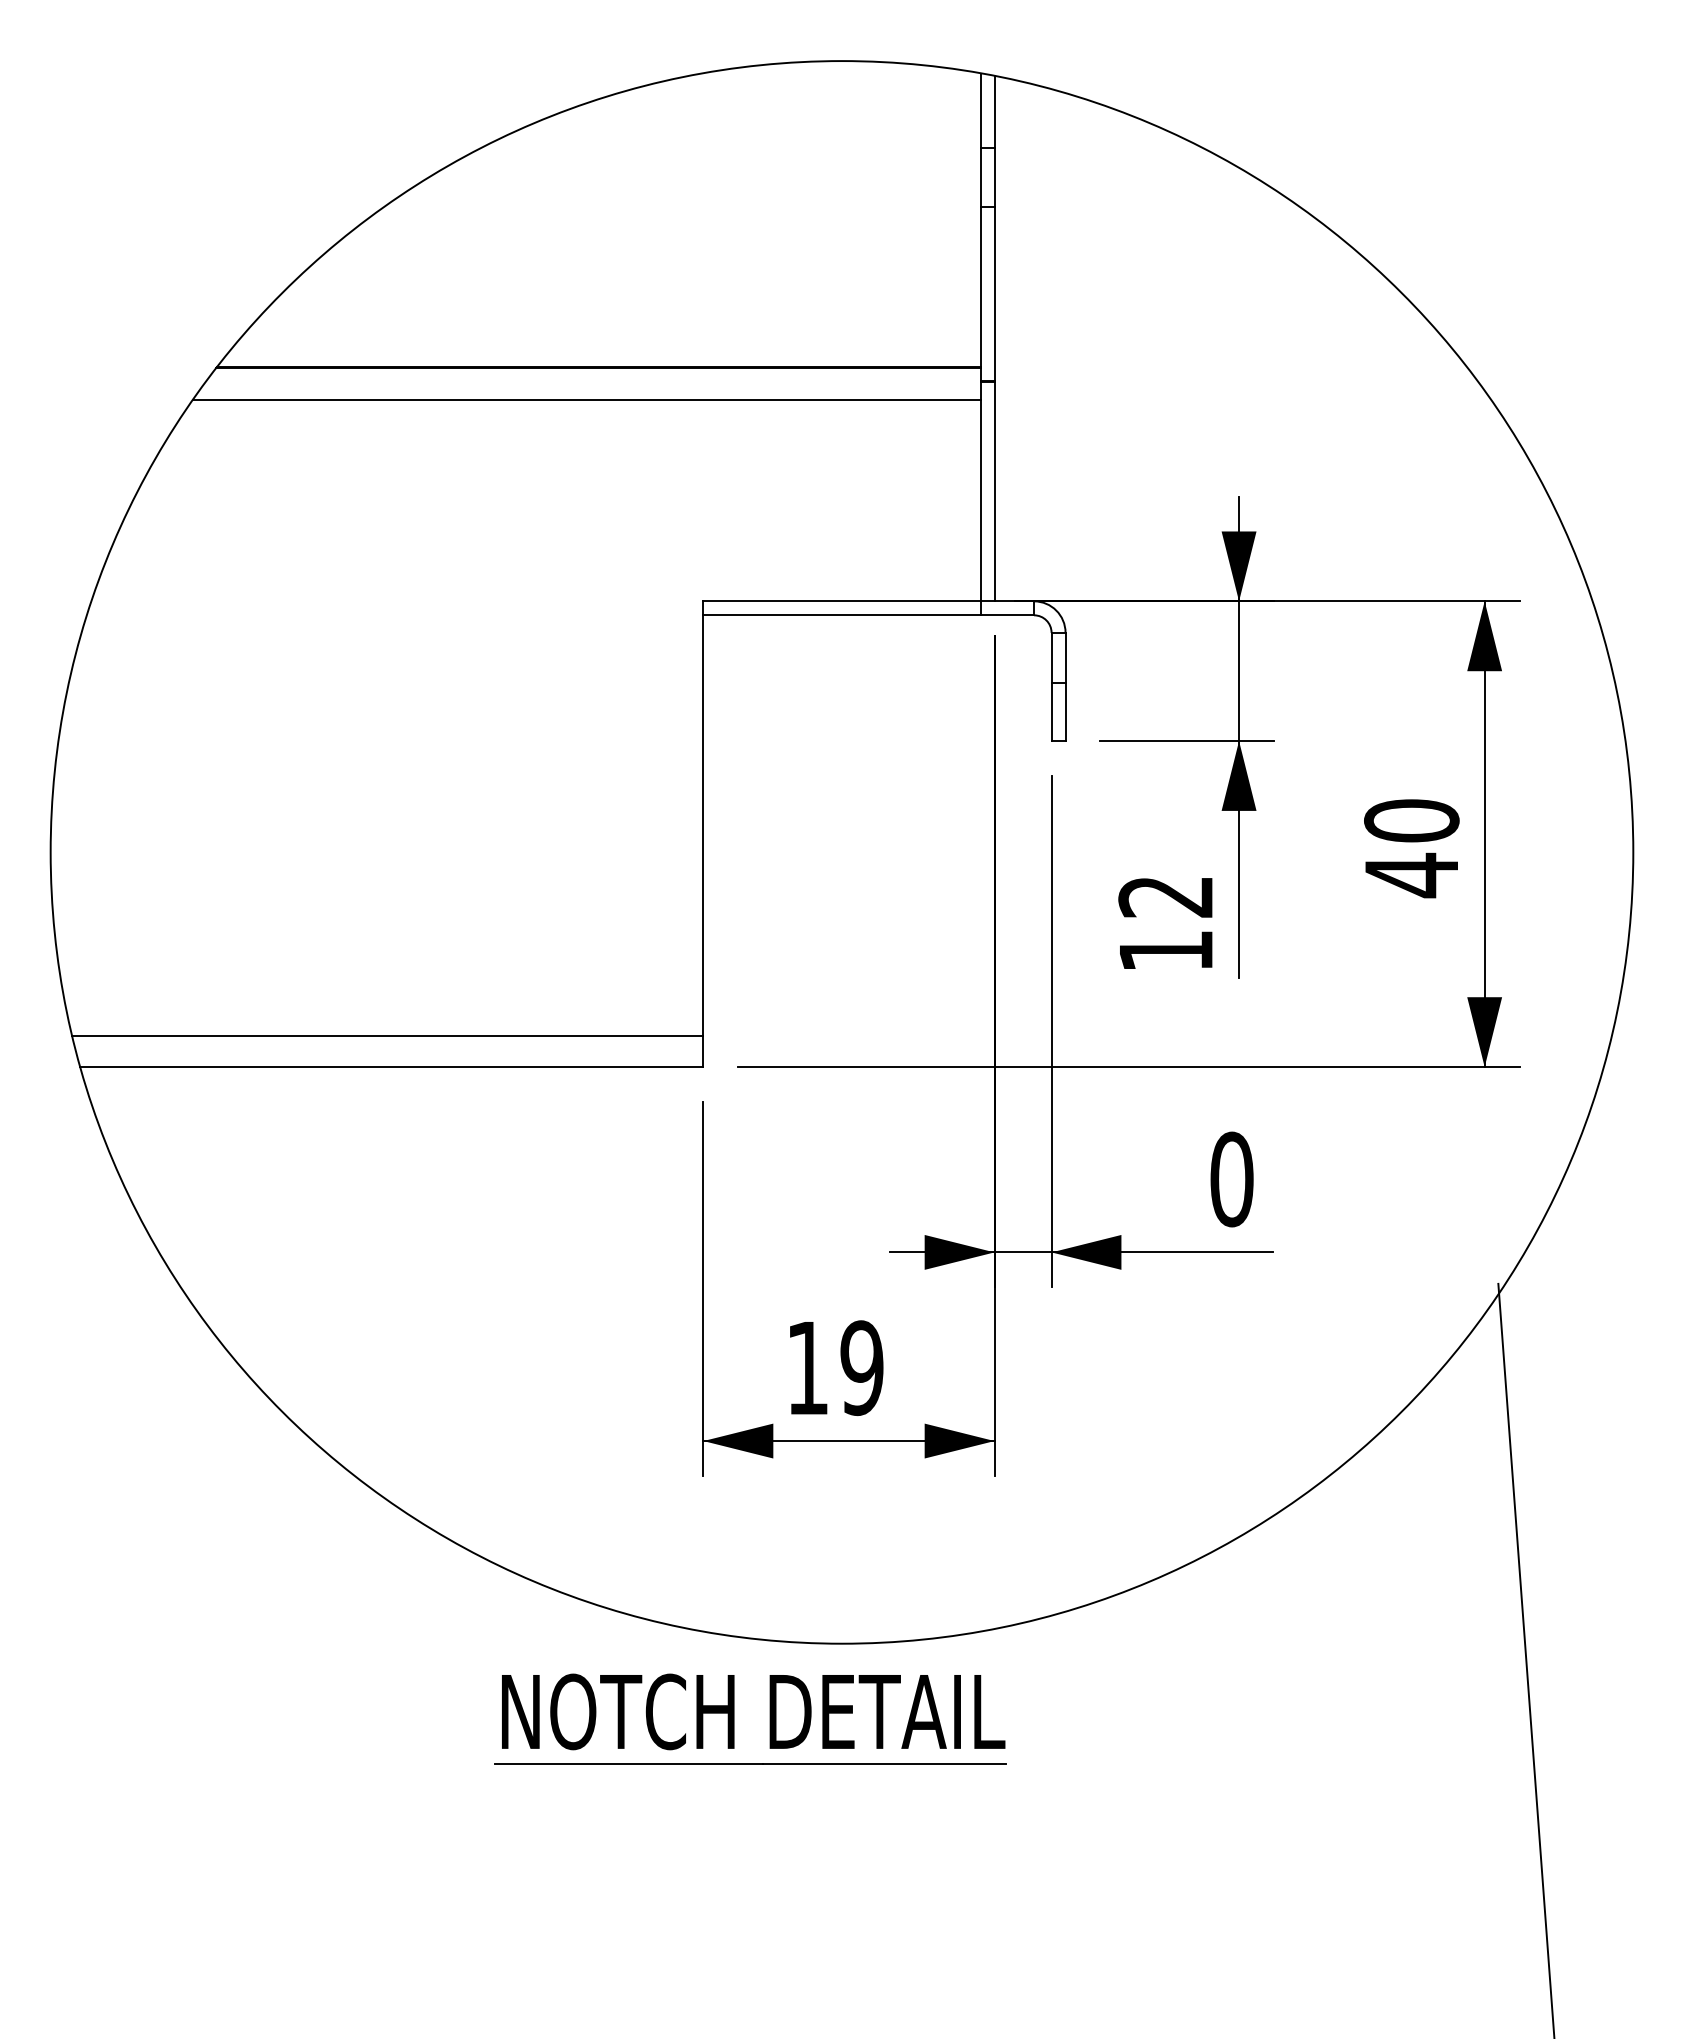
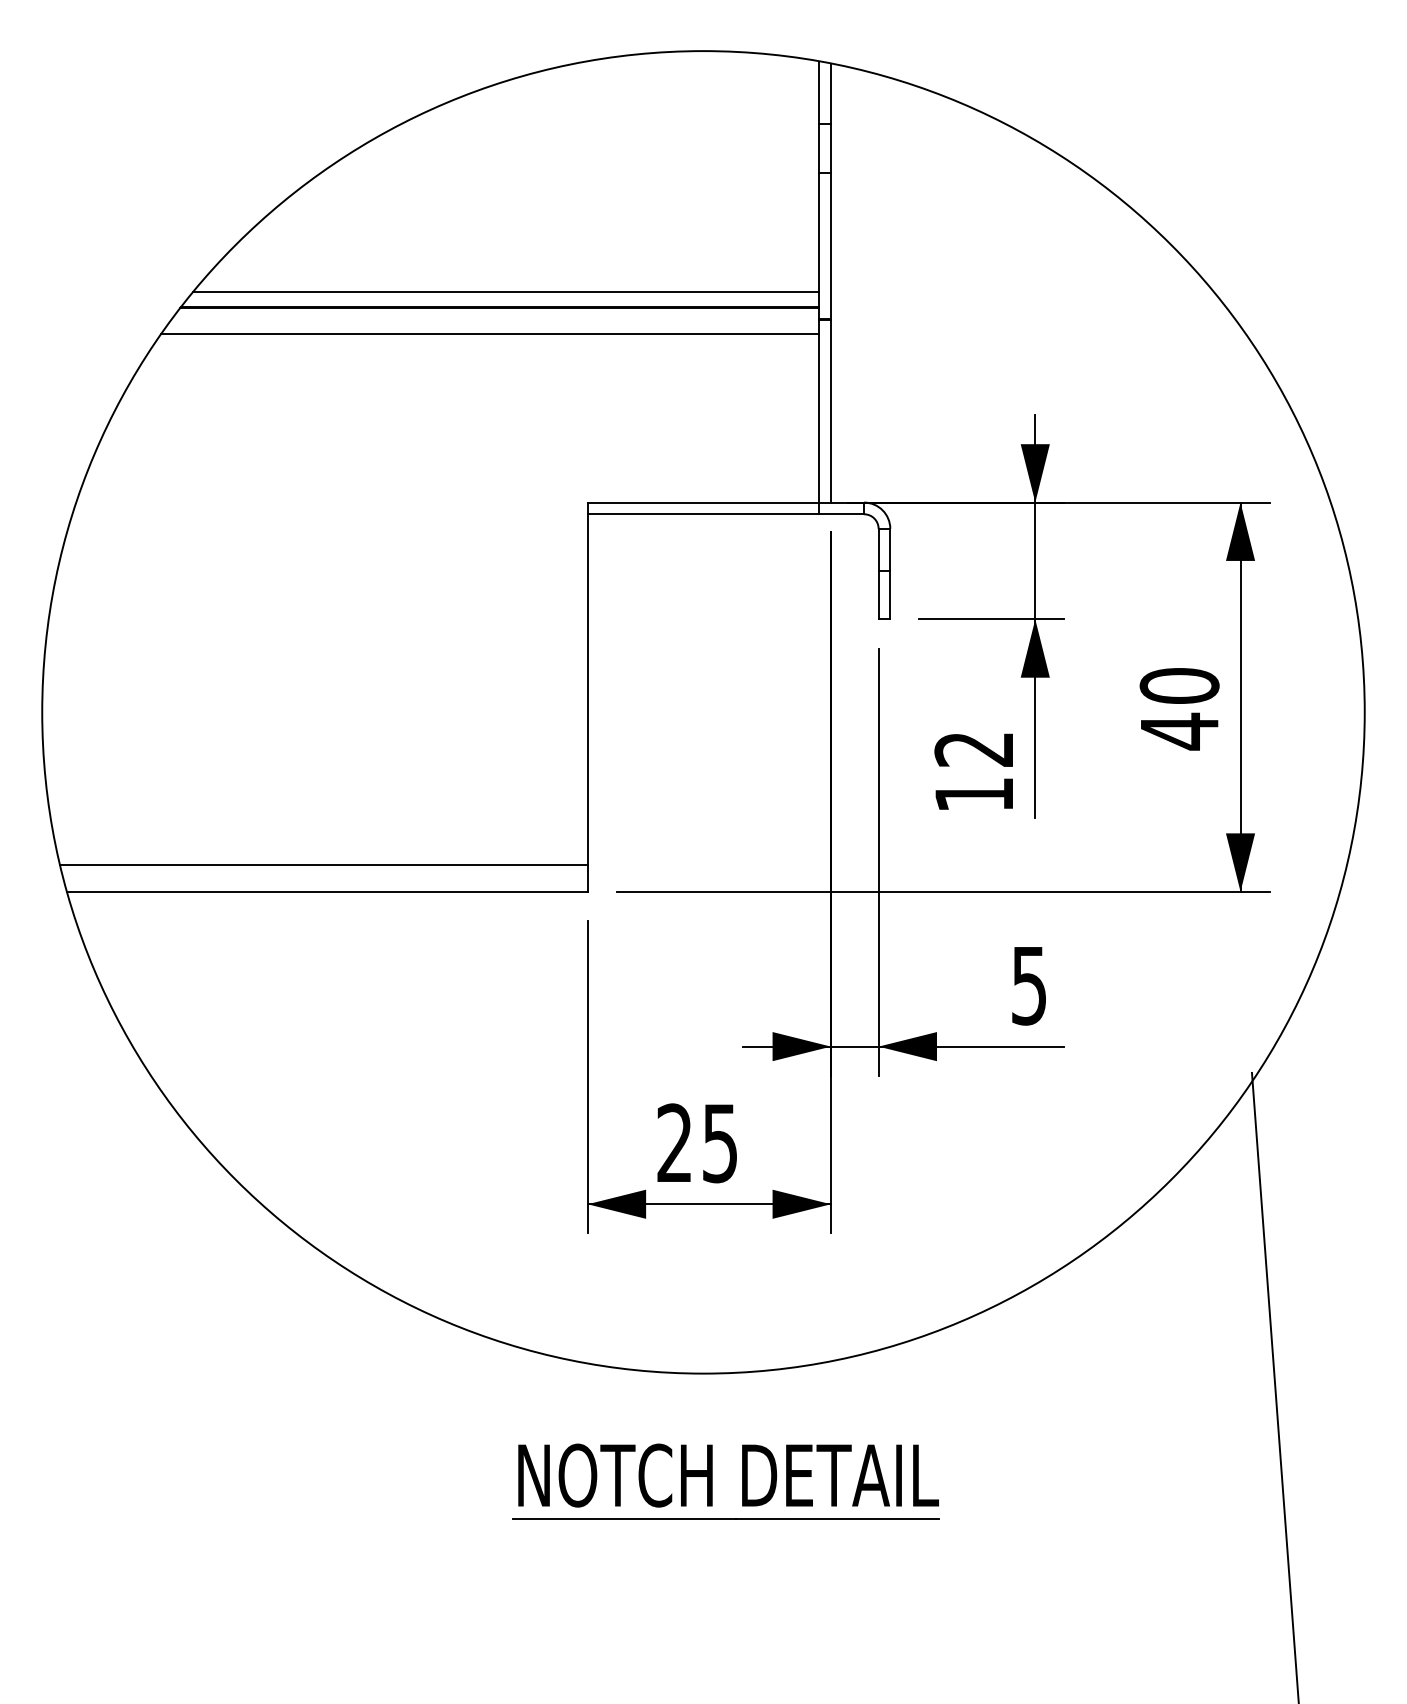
line: (605, 349) -> (505, 292), added
text: (1232, 1179) -> (1029, 985), 0 -> 5
text: (834, 1368) -> (697, 1143), 19 -> 25
part: (734, 1718) -> (712, 1481), moved

